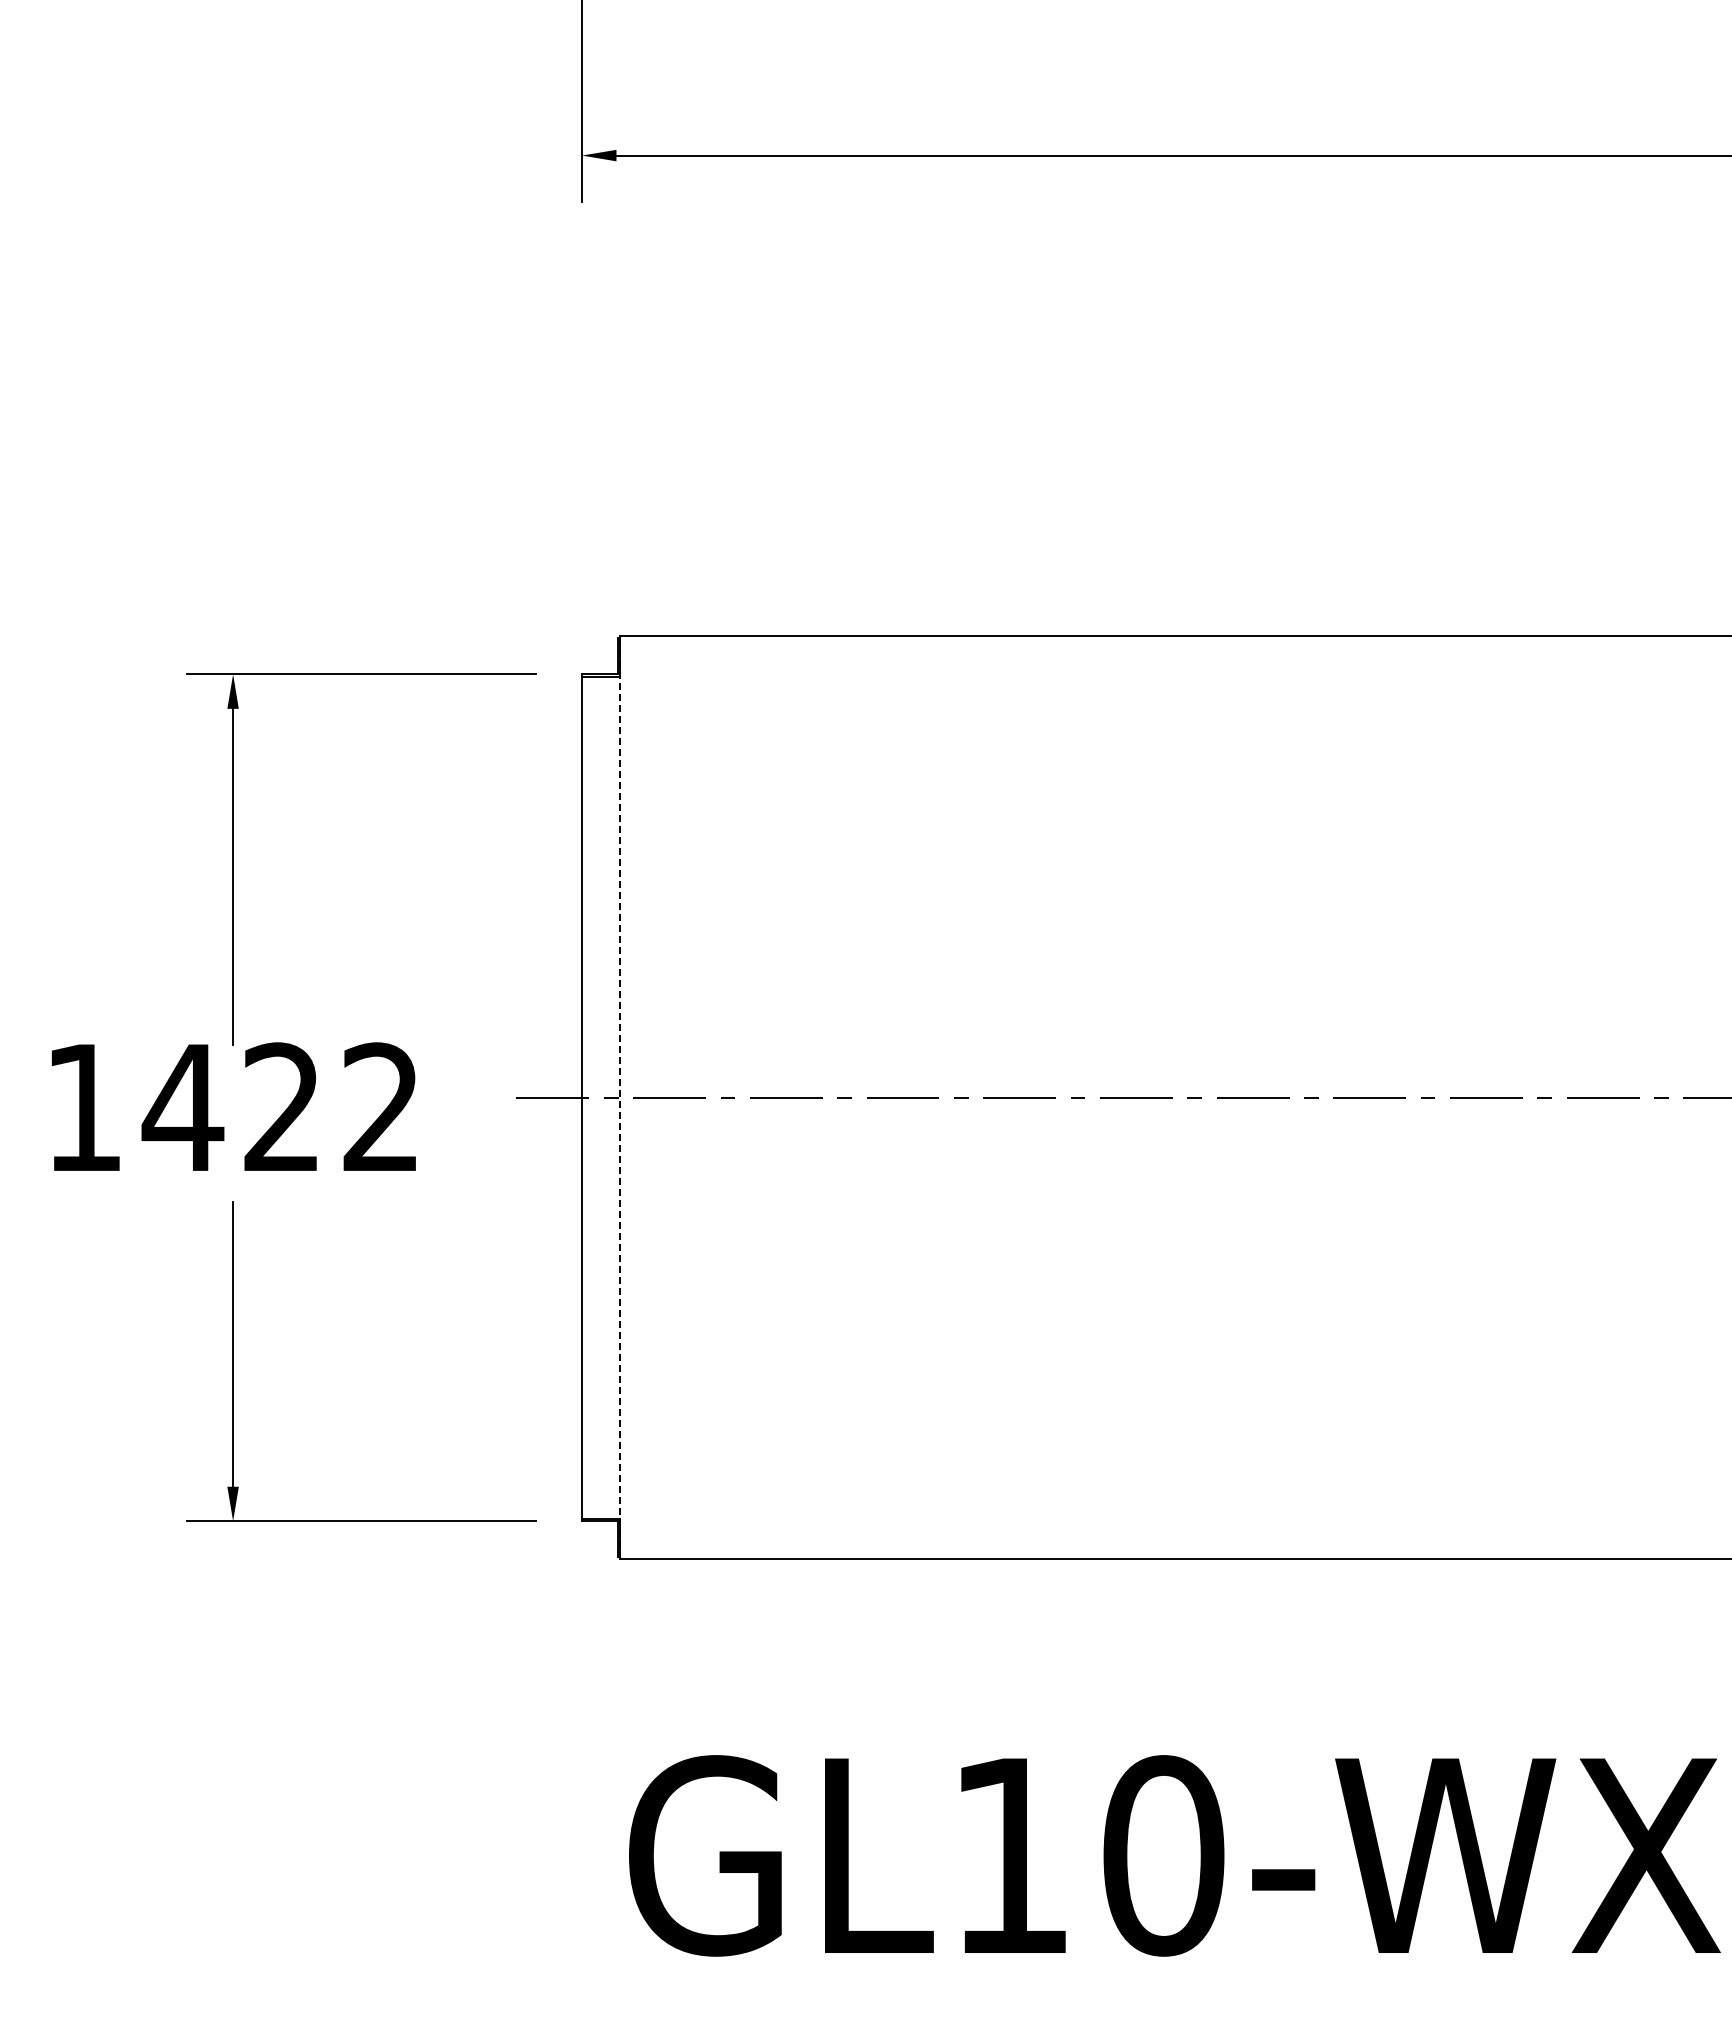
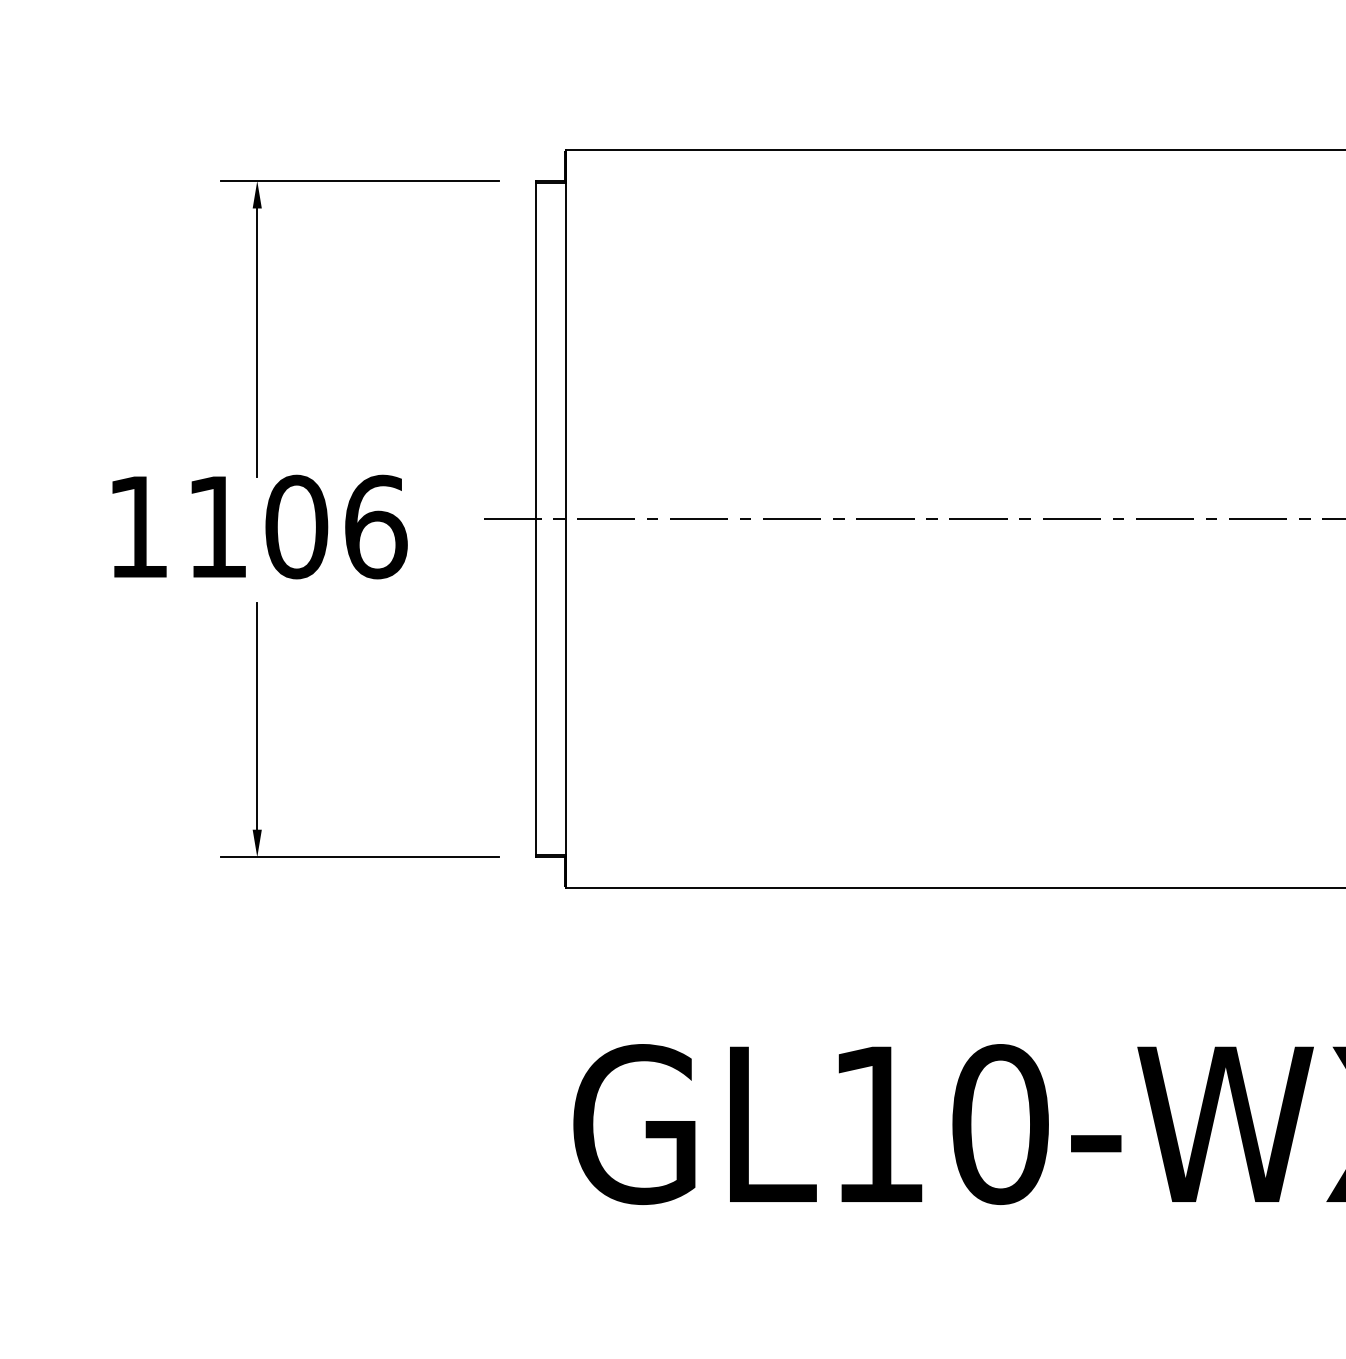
line: (620, 1097) -> (566, 518), dashed -> solid
text: (281, 1107) -> (295, 526), 1422 -> 1106

